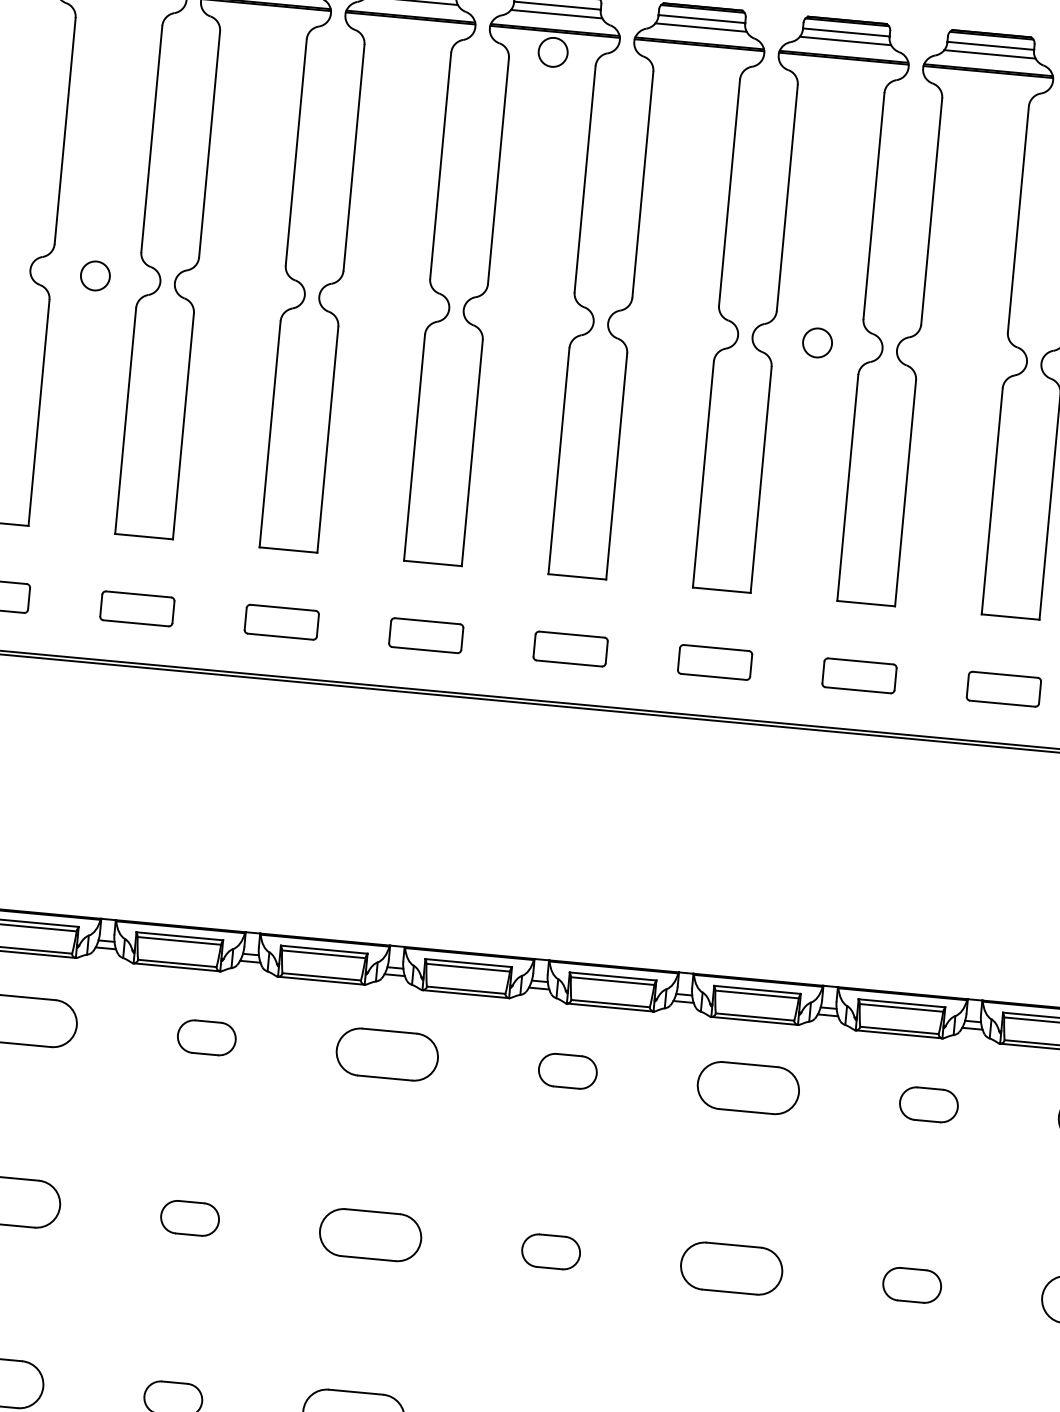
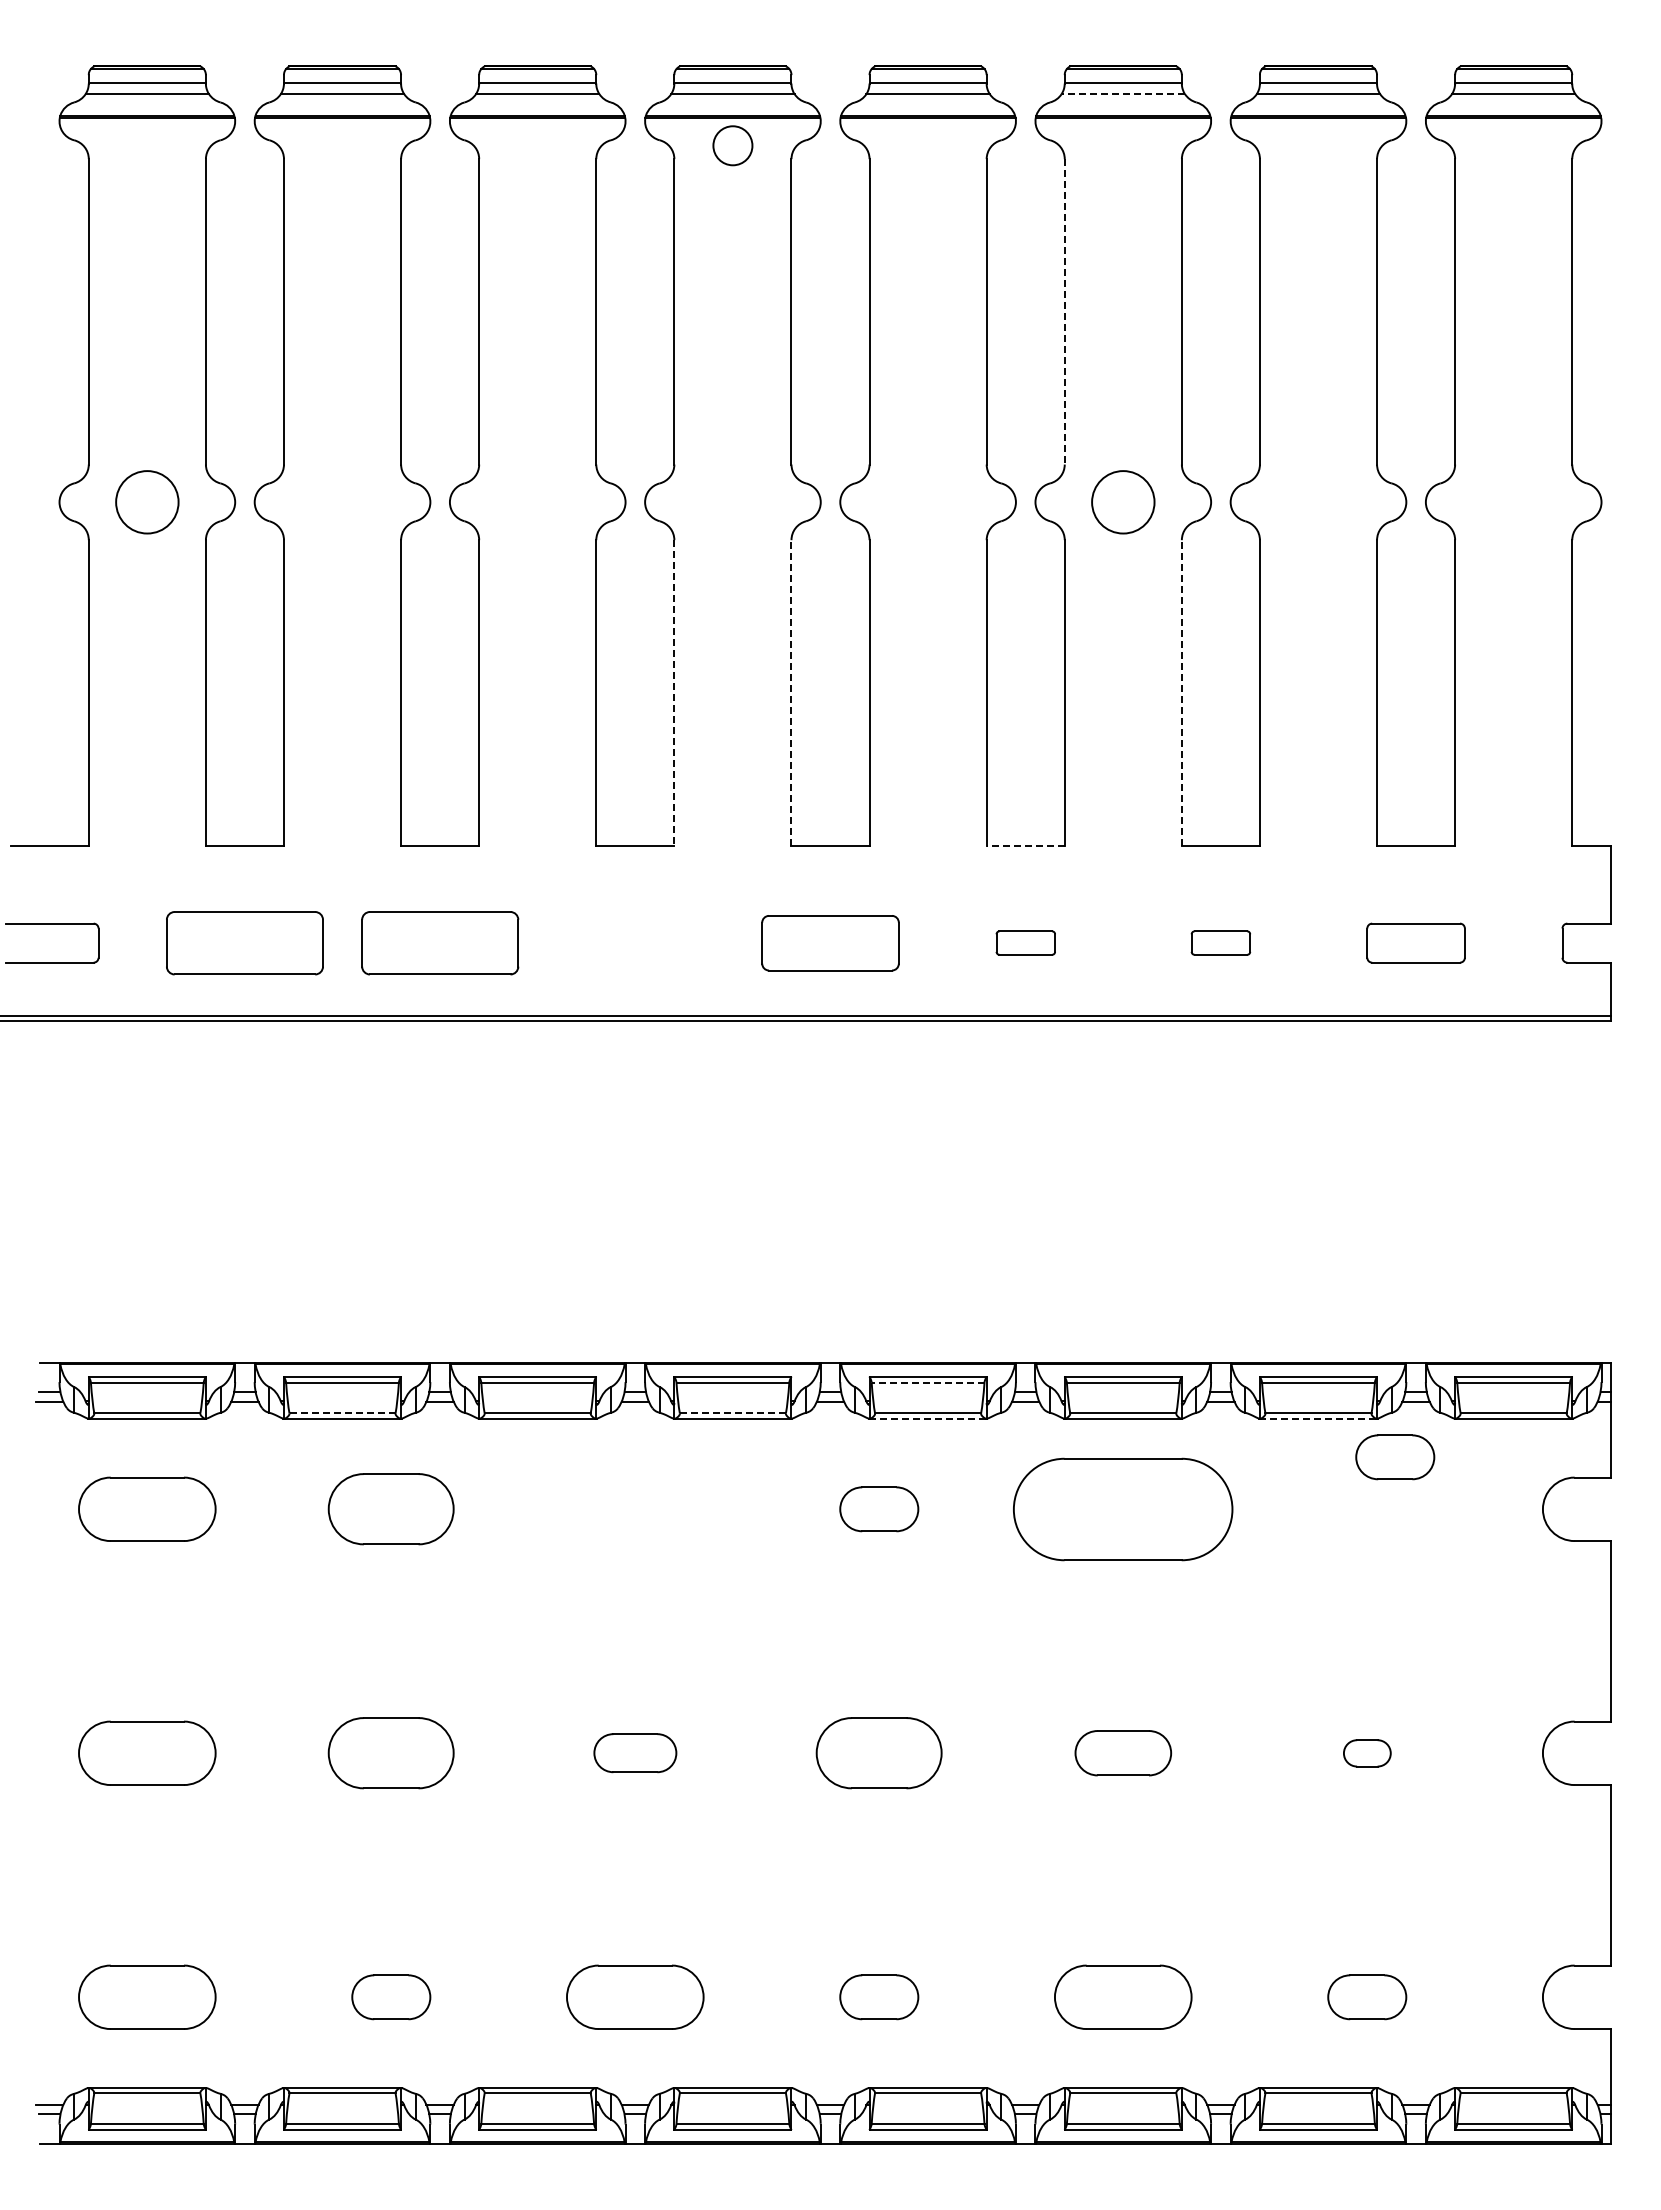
line: (845, 41) -> (1123, 94), solid -> dashed
line: (787, 197) -> (1064, 311), solid -> dashed
circle: (94, 275) -> (146, 501), size x1.6
circle: (817, 342) -> (1122, 501), size x1.6
line: (472, 452) -> (674, 692), solid -> dashed
line: (558, 460) -> (791, 692), solid -> dashed
line: (847, 487) -> (1181, 692), solid -> dashed
line: (721, 590) -> (1025, 845), solid -> dashed
part: (137, 608) -> (244, 942), size x1.6
part: (281, 621) -> (439, 942), size x1.6
part: (425, 635) -> (634, 942), removed
part: (570, 648) -> (830, 942), size x1.4
part: (714, 661) -> (1025, 942), size x0.6
part: (859, 675) -> (1220, 942), size x0.6
line: (177, 963) -> (342, 1413), solid -> dashed
line: (612, 980) -> (927, 1382), solid -> dashed
line: (465, 990) -> (732, 1413), solid -> dashed
line: (610, 1007) -> (928, 1418), solid -> dashed
line: (899, 1034) -> (1318, 1418), solid -> dashed
part: (206, 1037) -> (391, 1509), size x1.6
part: (387, 1054) -> (635, 1508), removed
part: (748, 1087) -> (1123, 1508), size x1.6
part: (929, 1104) -> (1395, 1457), moved
part: (190, 1218) -> (391, 1753), size x1.6
part: (370, 1234) -> (635, 1752), size x0.6
part: (551, 1252) -> (879, 1753), size x1.6
part: (731, 1268) -> (1123, 1752), size x0.7
part: (912, 1285) -> (1367, 1753), size x0.6

